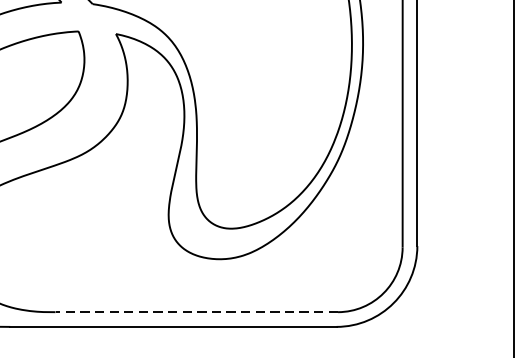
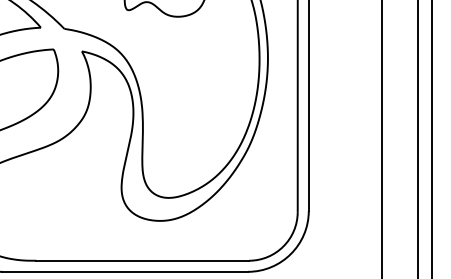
line: (196, 311) -> (142, 260), dashed -> solid

